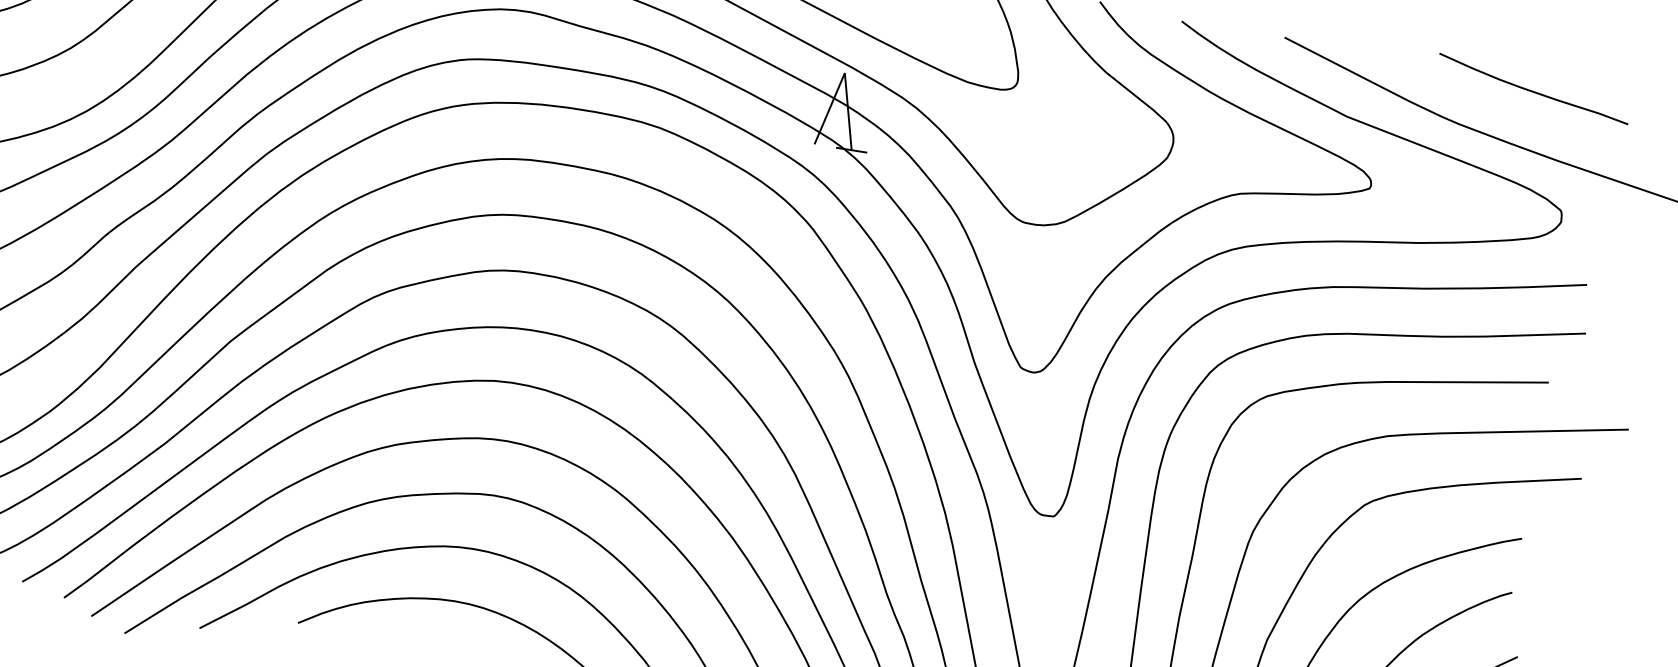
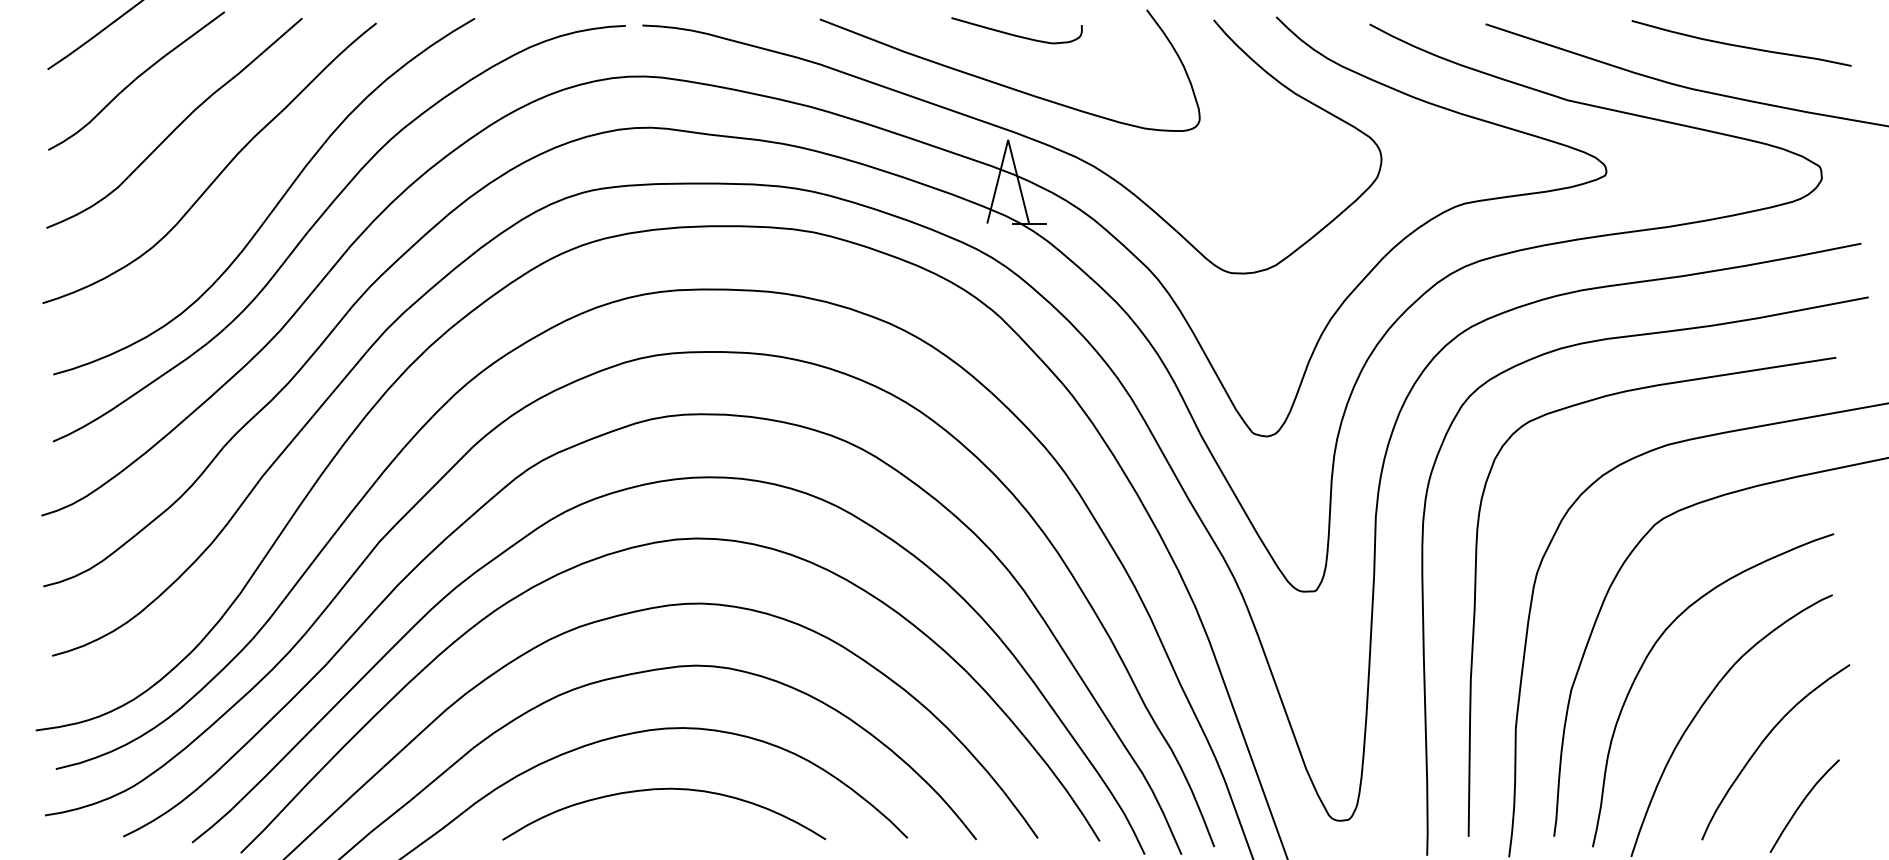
curve: (1533, 90) -> (1741, 45), moved

